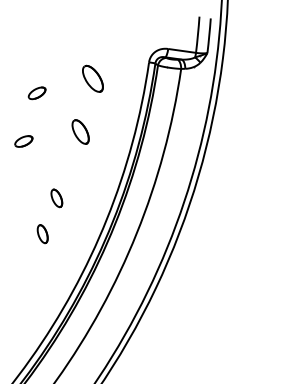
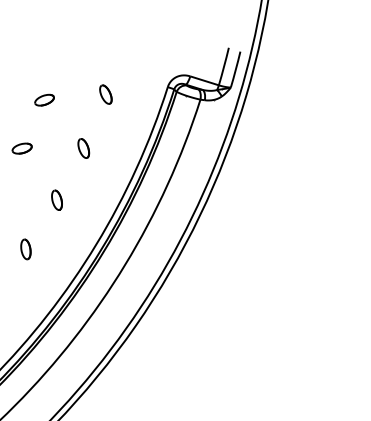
part: (92, 78) -> (105, 94), size x0.62
part: (80, 132) -> (83, 148), size x0.71
part: (56, 197) -> (56, 199), moved

